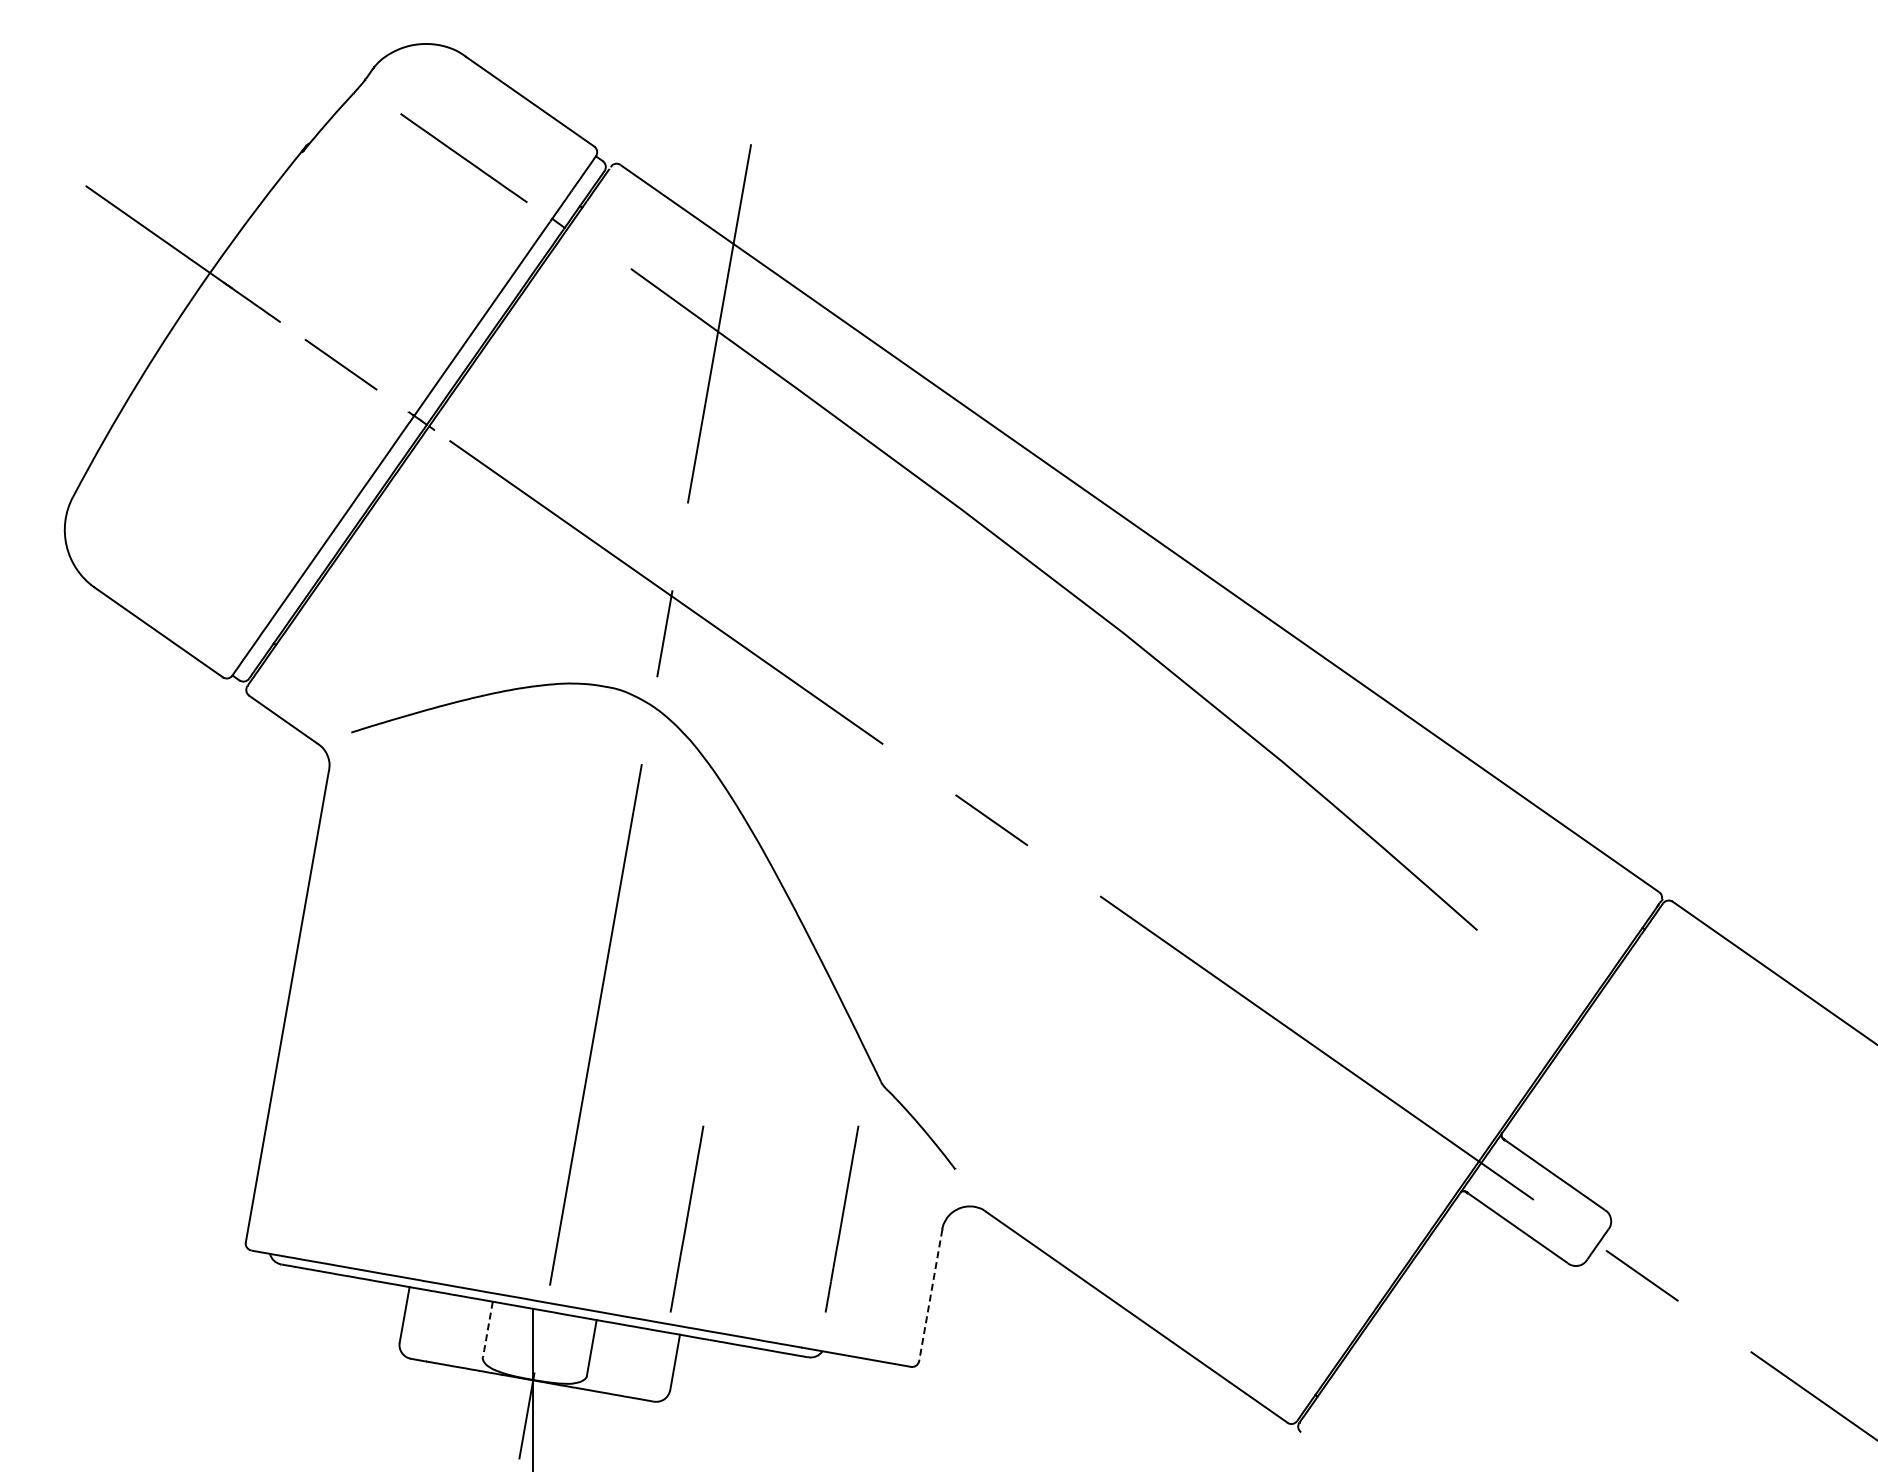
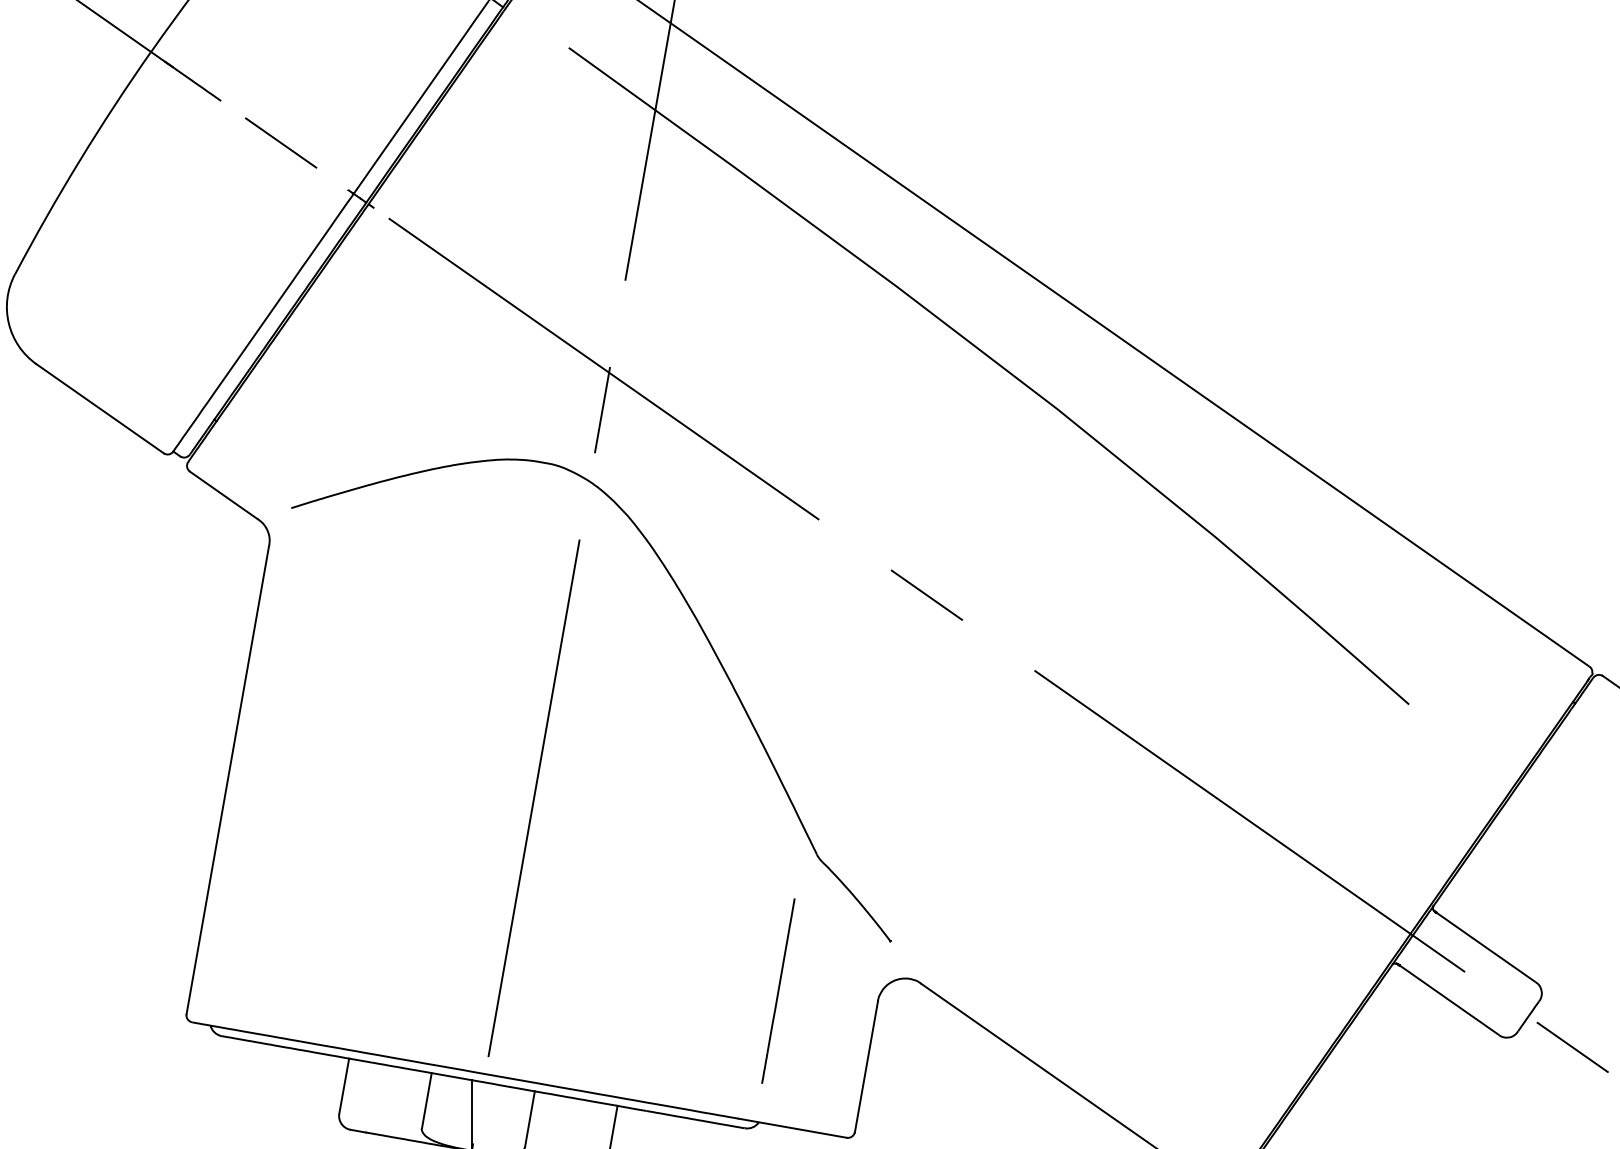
line: (686, 1218) -> (623, 990), removed
line: (930, 1296) -> (866, 1067), dashed -> solid
line: (487, 1330) -> (426, 1101), dashed -> solid

